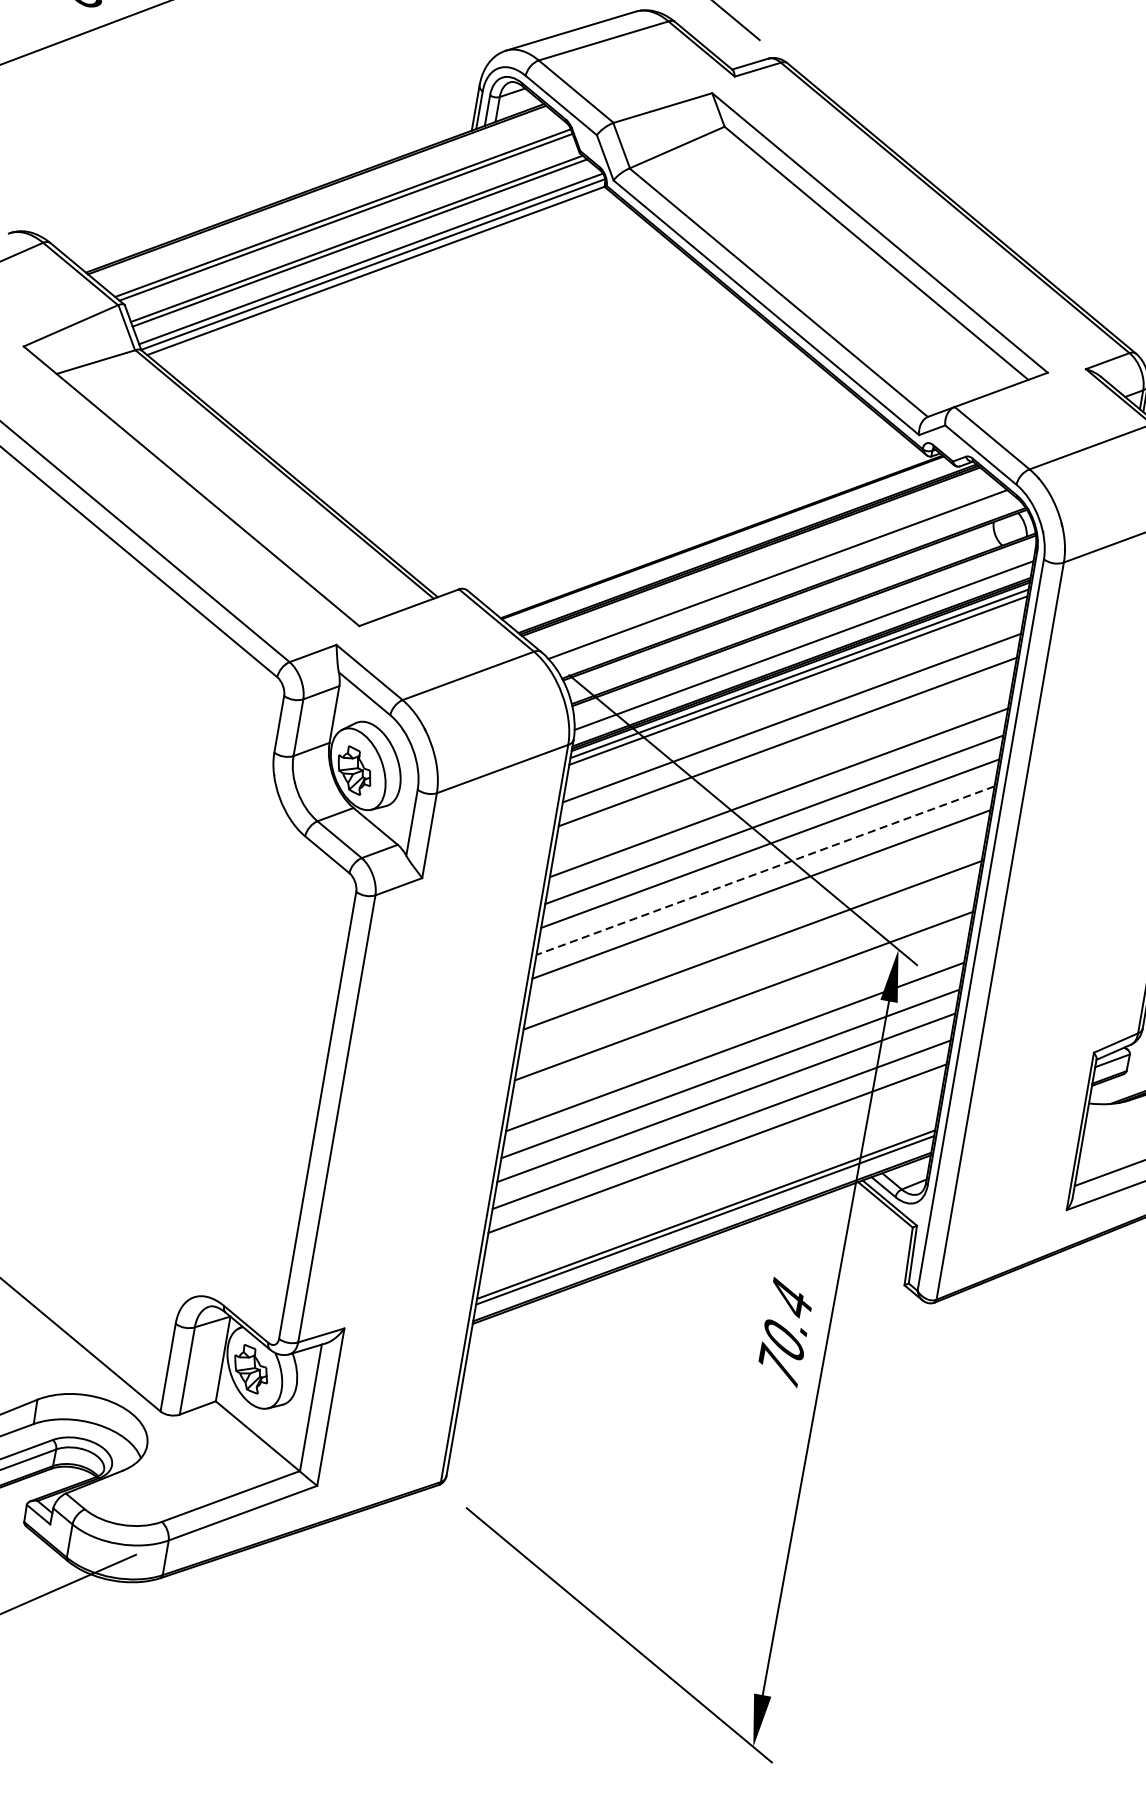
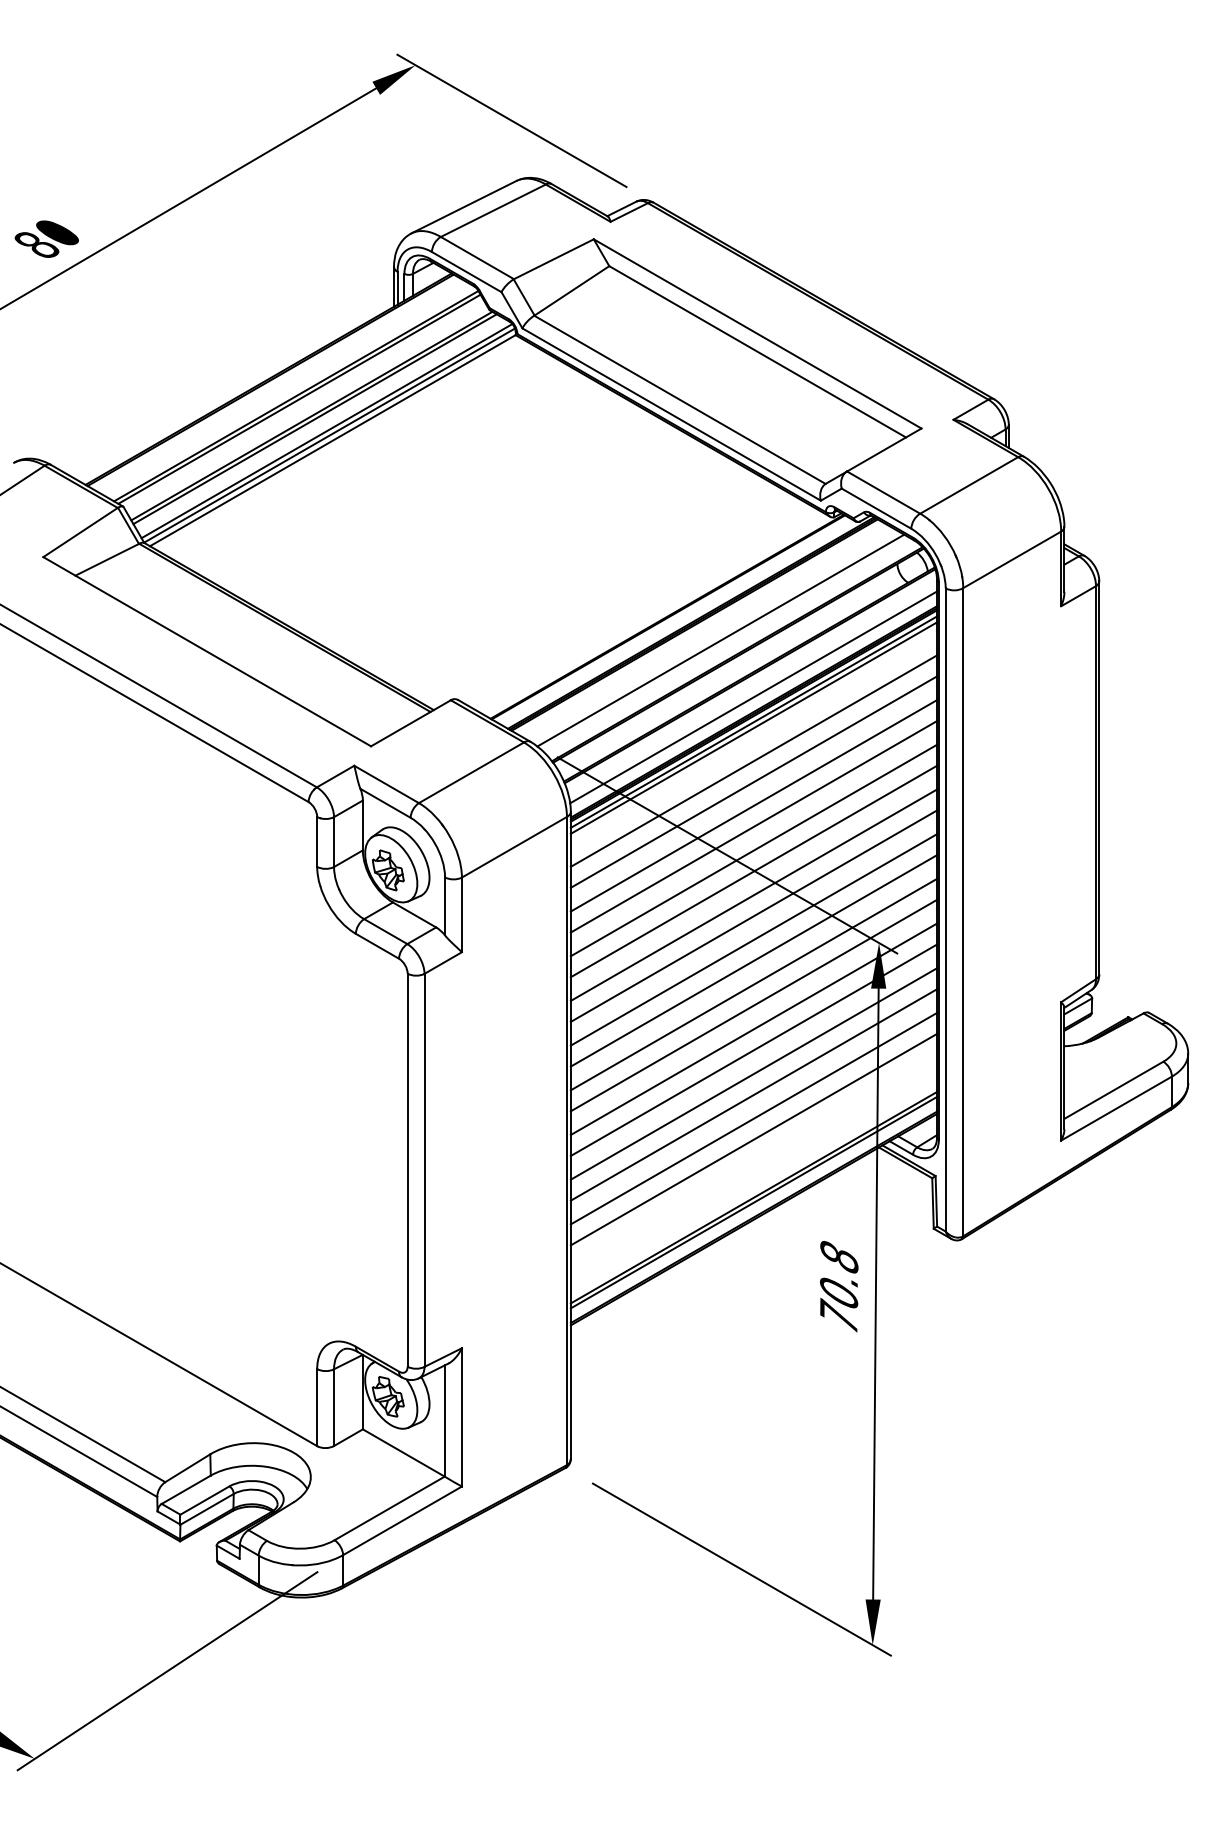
line: (782, 768) -> (753, 805), added
line: (764, 870) -> (753, 895), dashed -> solid
line: (756, 920) -> (753, 939), added
line: (747, 972) -> (753, 984), added
line: (738, 1023) -> (753, 1029), added
text: (791, 1298) -> (839, 1256), 70.4 -> 70.8

